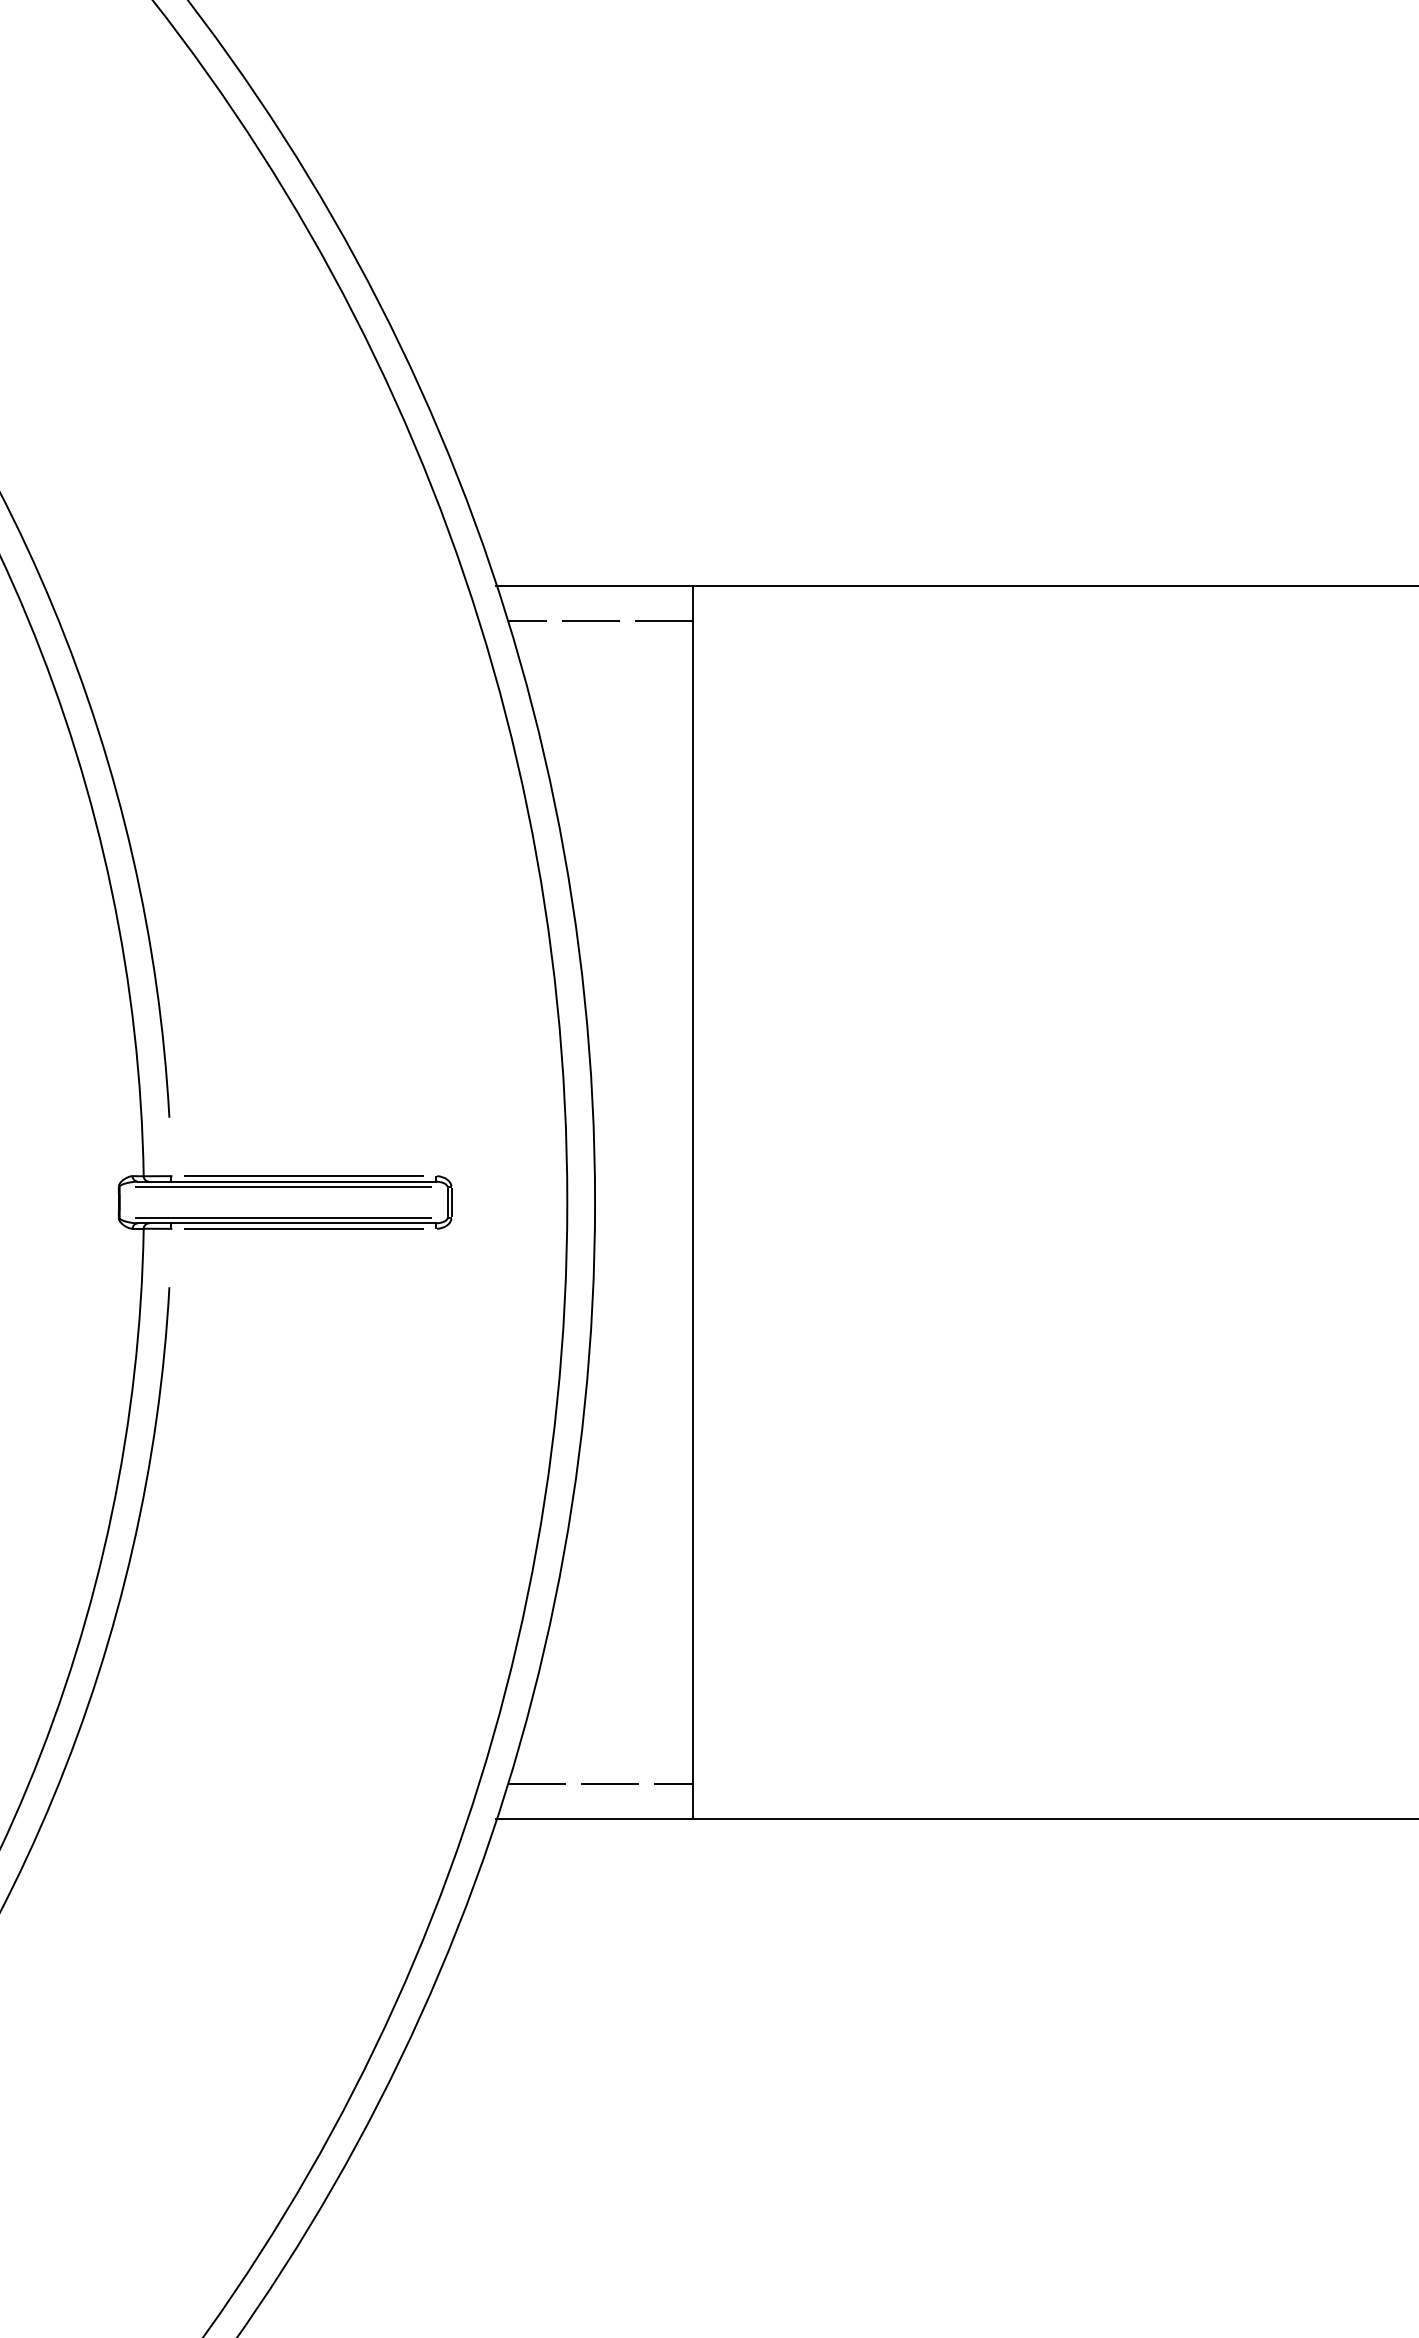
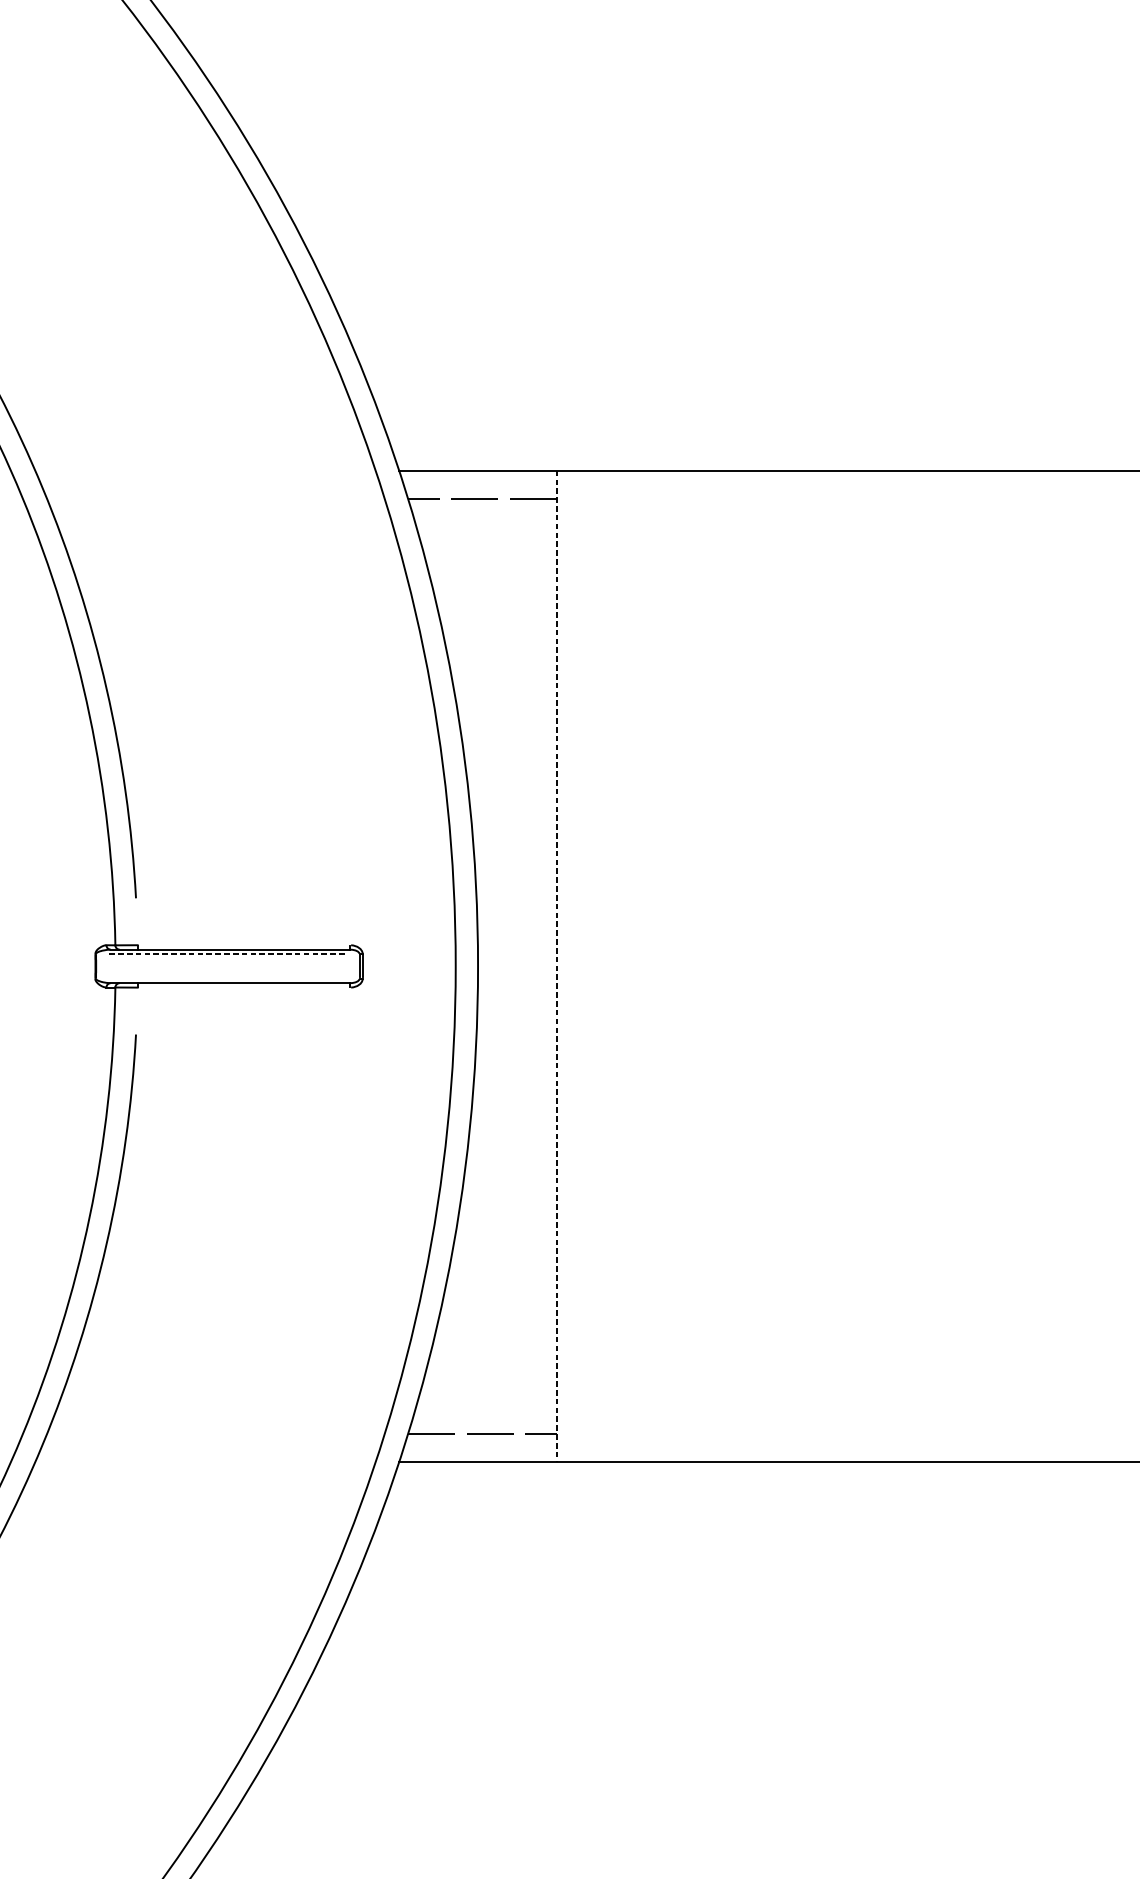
line: (303, 1176) -> (243, 945), removed
line: (283, 1187) -> (227, 954), solid -> dashed
line: (693, 1202) -> (557, 966), solid -> dashed
line: (283, 1217) -> (227, 978), removed
line: (303, 1228) -> (243, 987), removed

